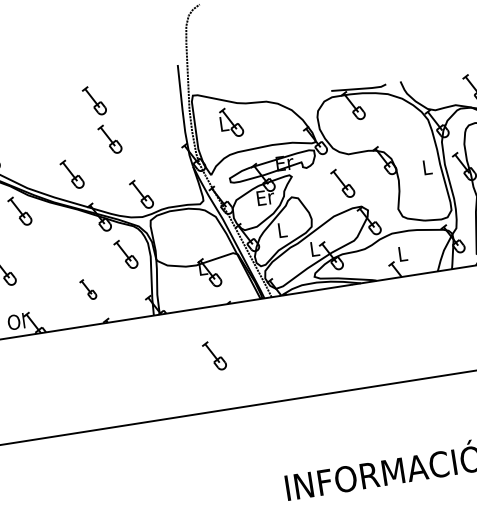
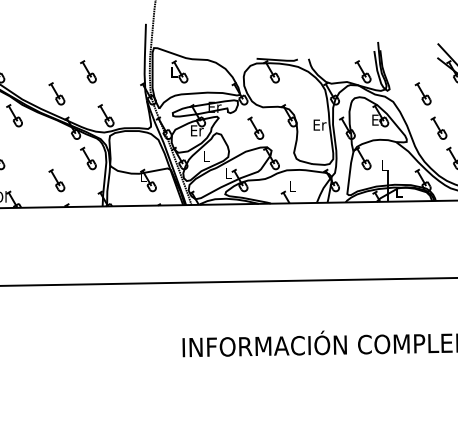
part: (94, 100) -> (80, 41), removed
text: (426, 166) -> (319, 124), L -> Er
part: (87, 289) -> (56, 180), size x1.43
part: (214, 355) -> (143, 242), removed

